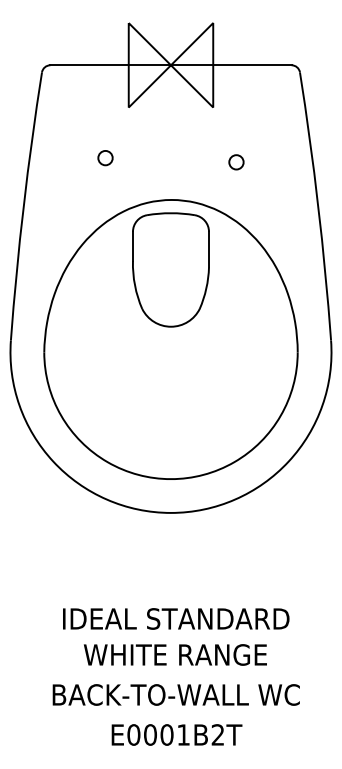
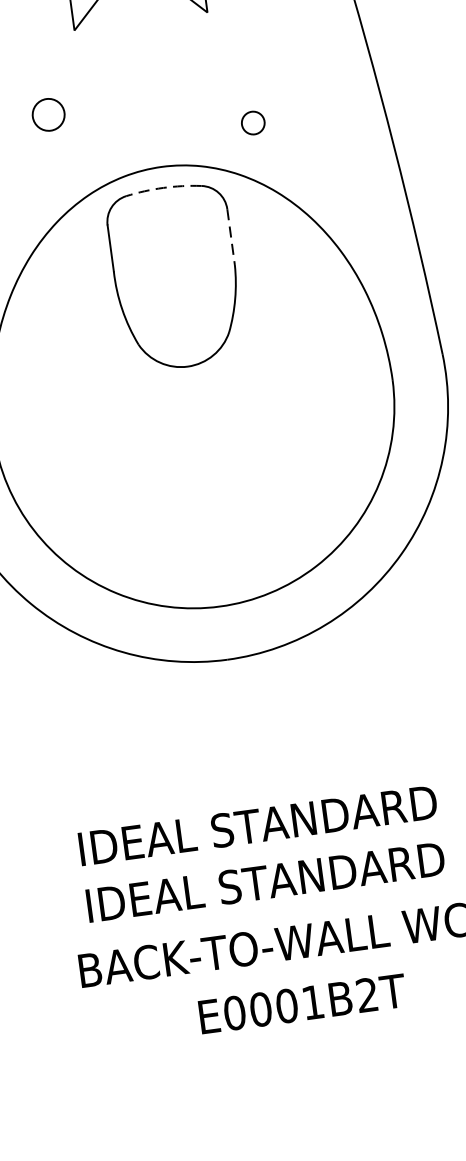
circle: (105, 158) -> (48, 115), size x1.4
circle: (236, 162) -> (253, 123), moved
arc: (171, 213) -> (164, 188), solid -> dashed
line: (209, 249) -> (231, 236), solid -> dashed
text: (176, 654) -> (266, 881), WHITE RANGE -> IDEAL STANDARD
text: (176, 734) -> (301, 1003), moved

